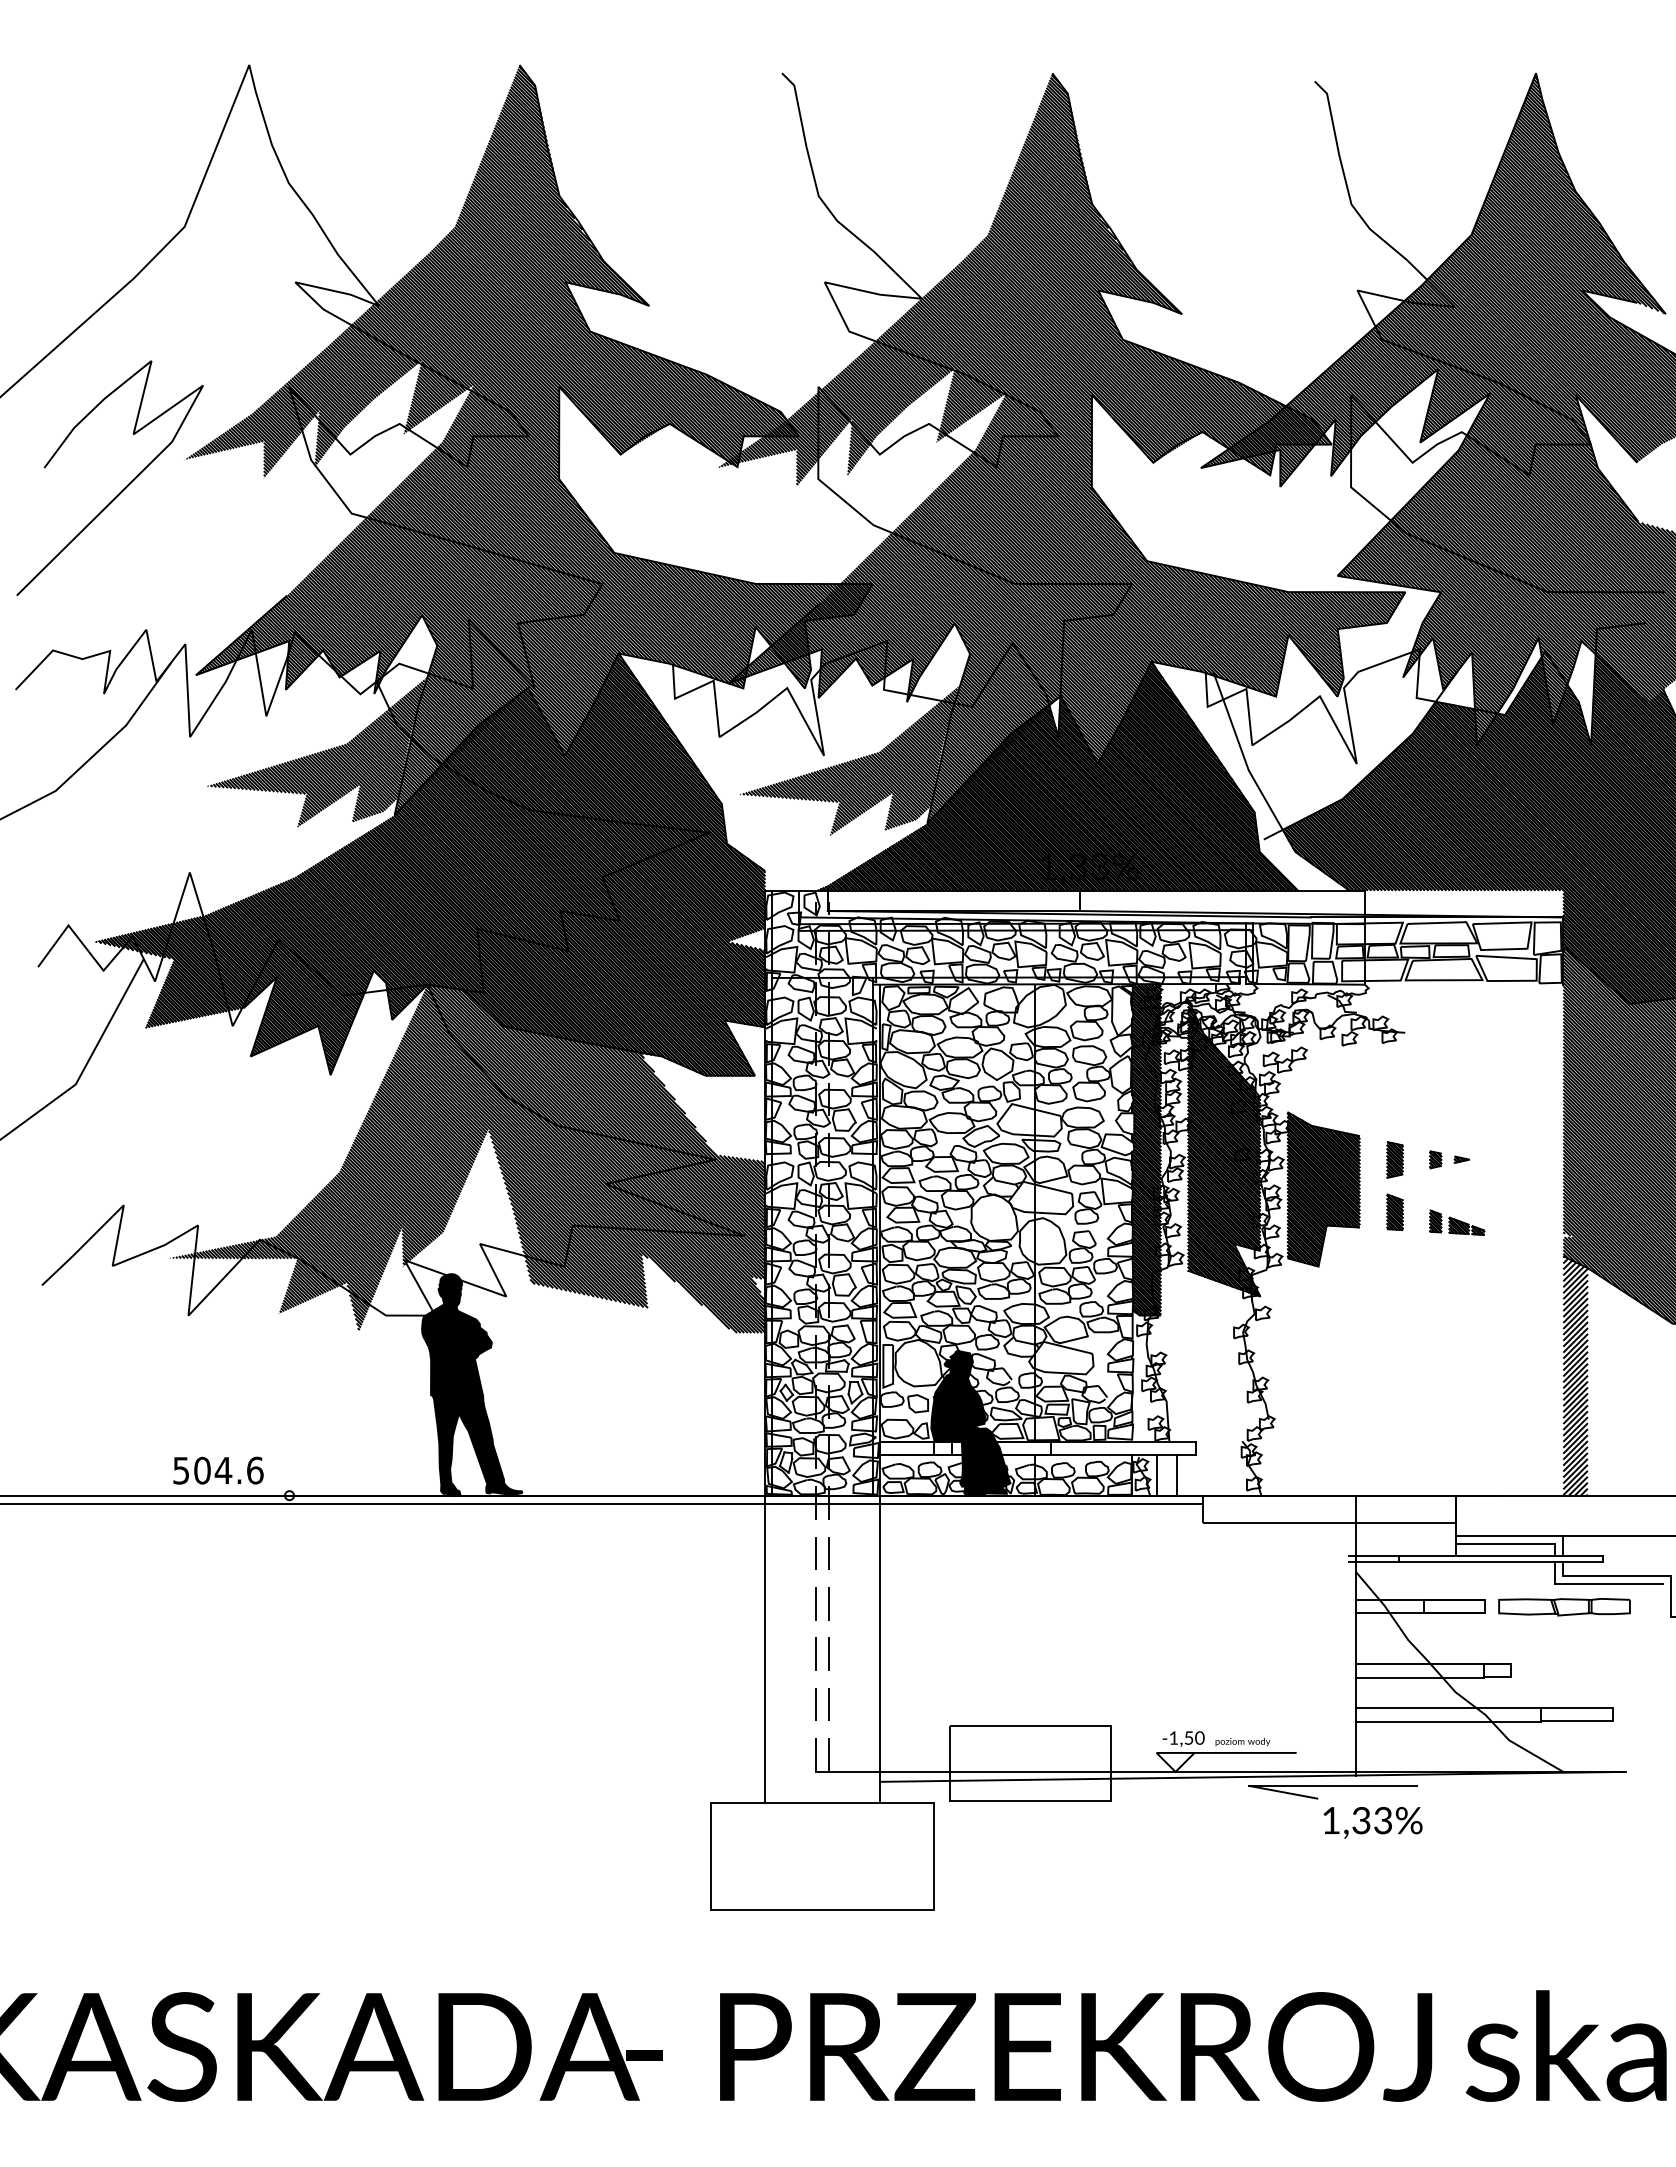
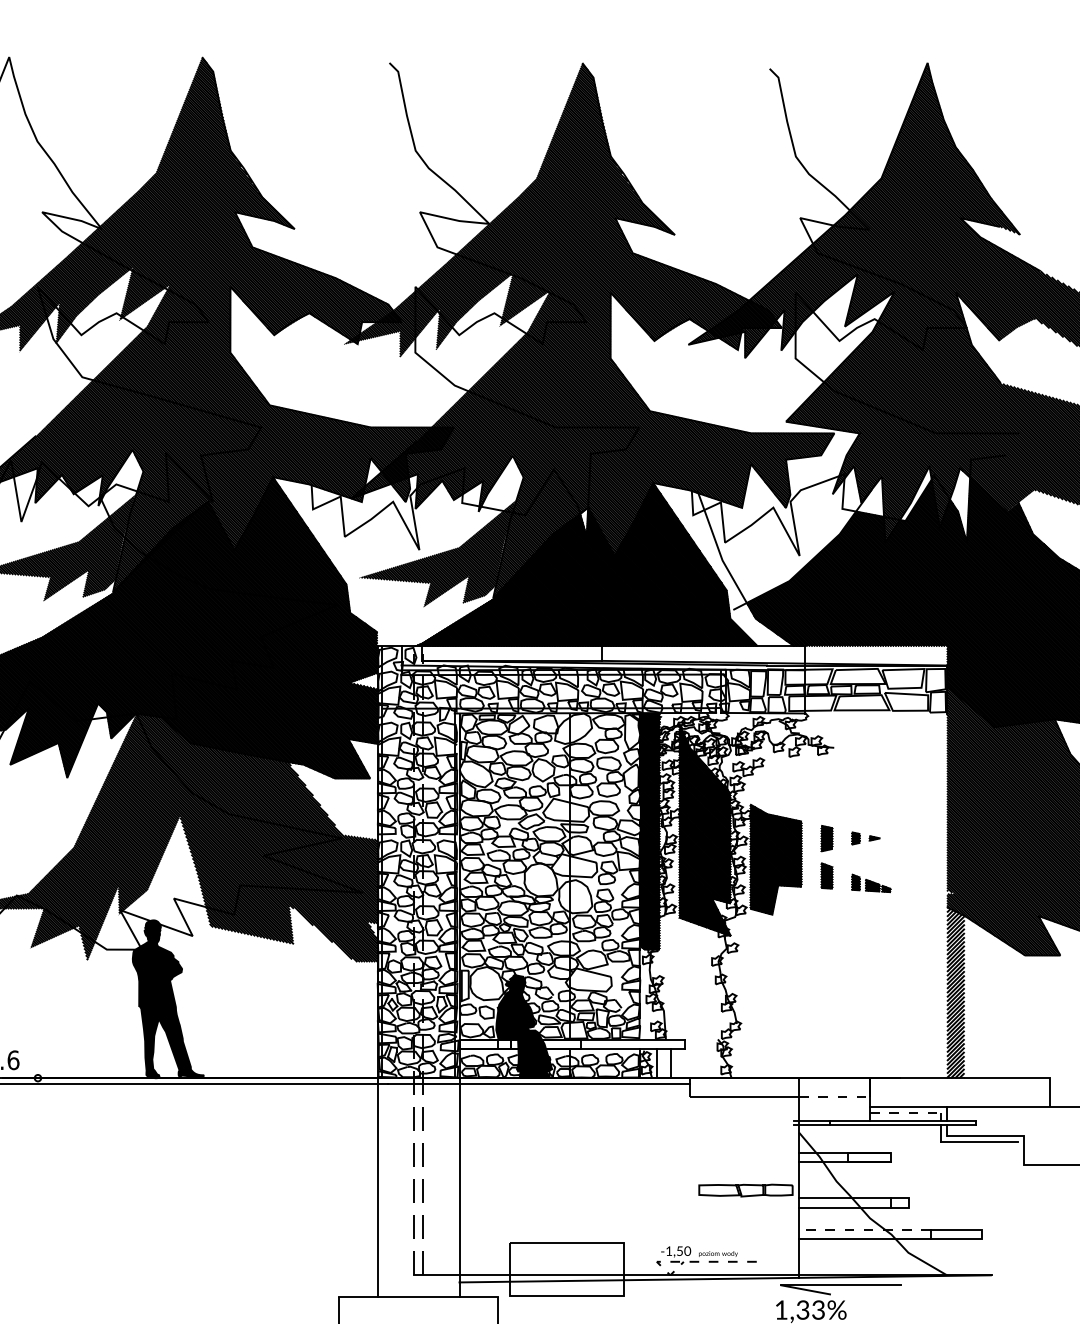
line: (1405, 1522) -> (834, 1097), solid -> dashed
line: (1505, 1544) -> (905, 1113), solid -> dashed
part: (1564, 1607) -> (745, 1190), moved
line: (1447, 1708) -> (864, 1230), solid -> dashed
line: (1198, 1752) -> (686, 1261), solid -> dashed
part: (1332, 1792) -> (840, 1290), moved

